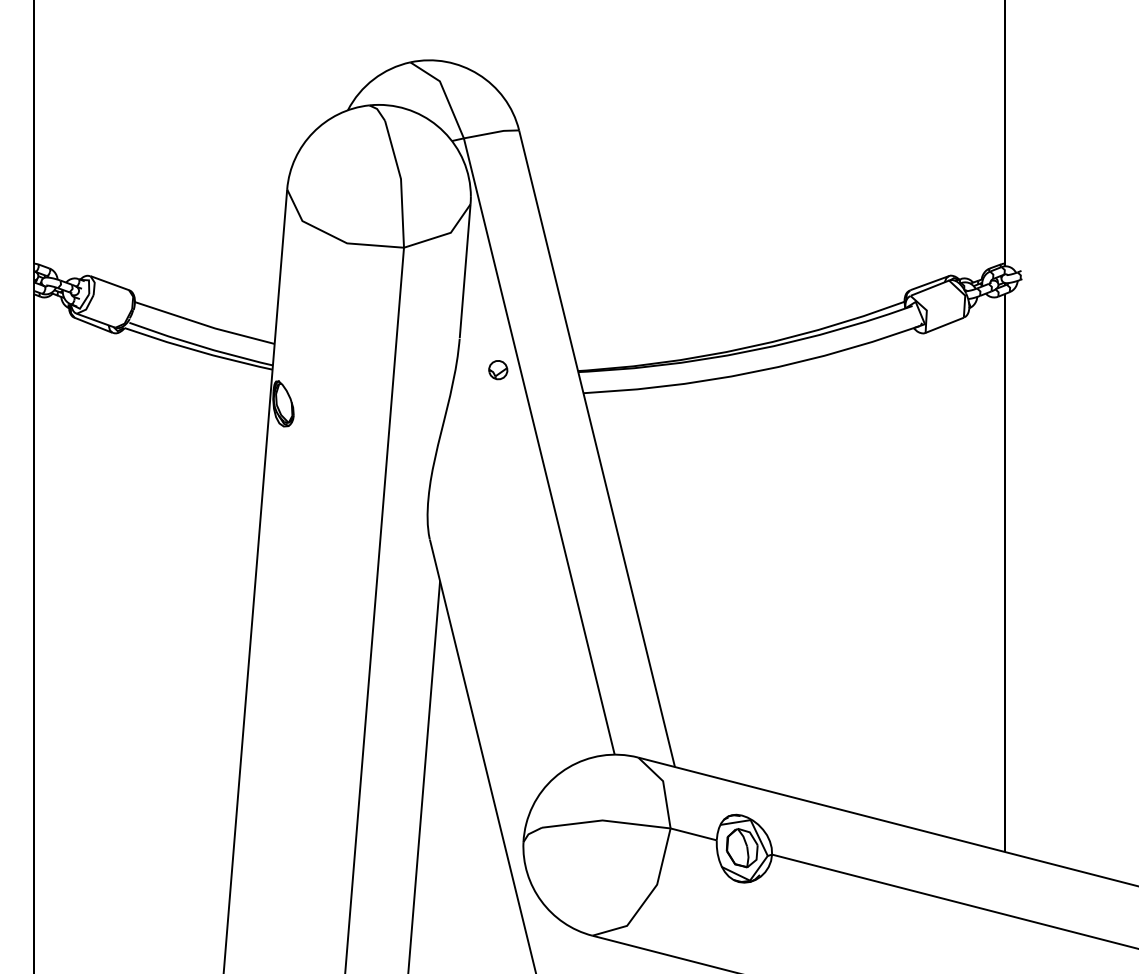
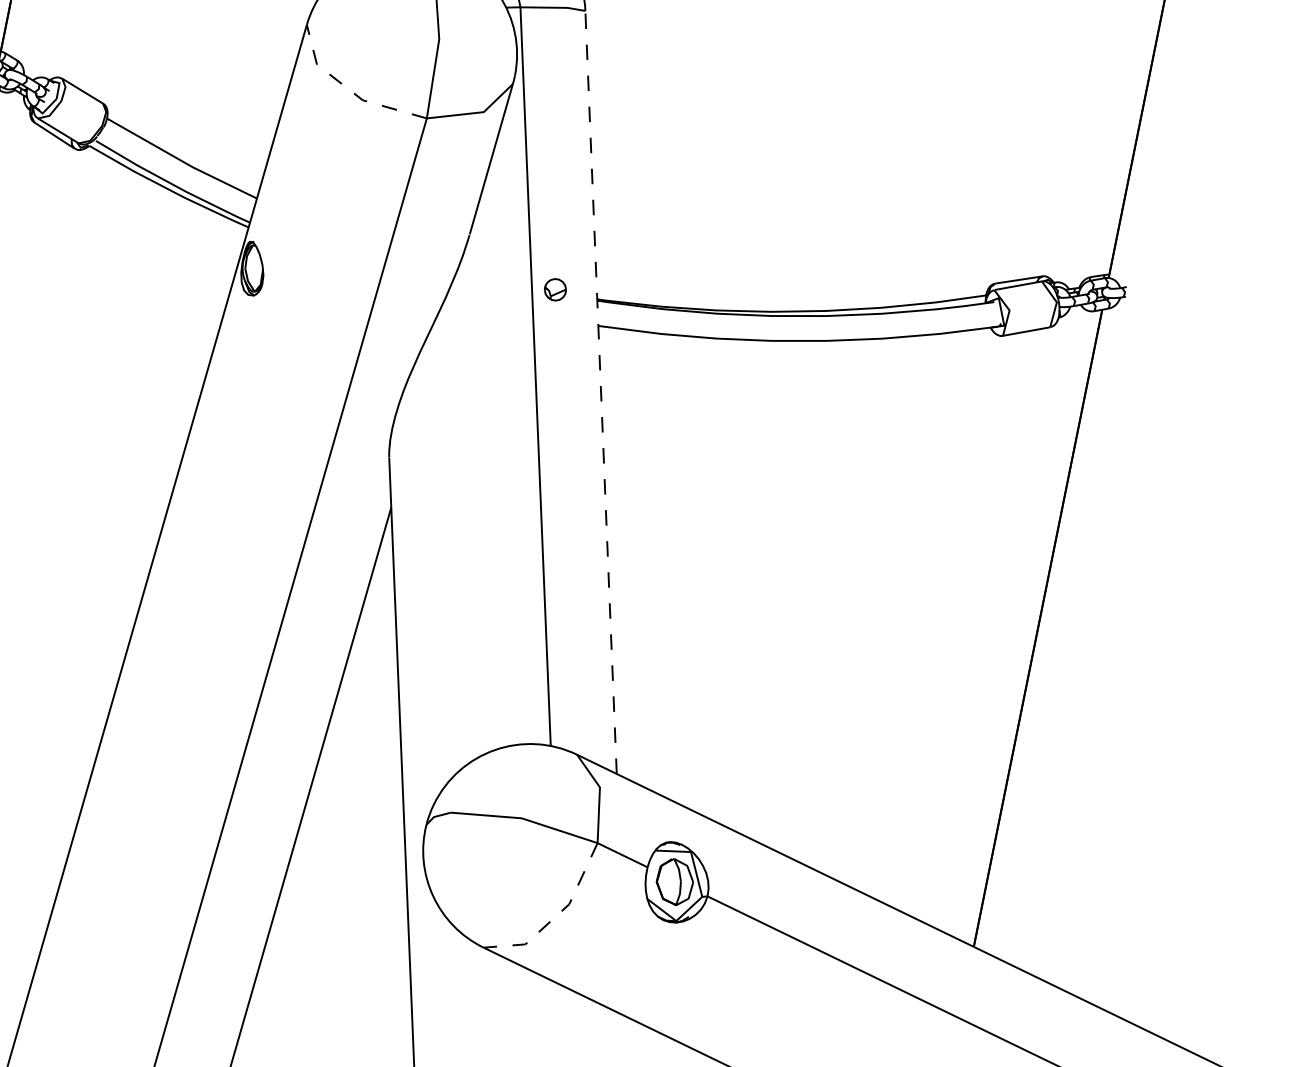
line: (334, 237) -> (349, 90), solid -> dashed
part: (498, 370) -> (555, 290), moved
line: (597, 448) -> (601, 392), solid -> dashed
line: (648, 896) -> (556, 915), solid -> dashed

